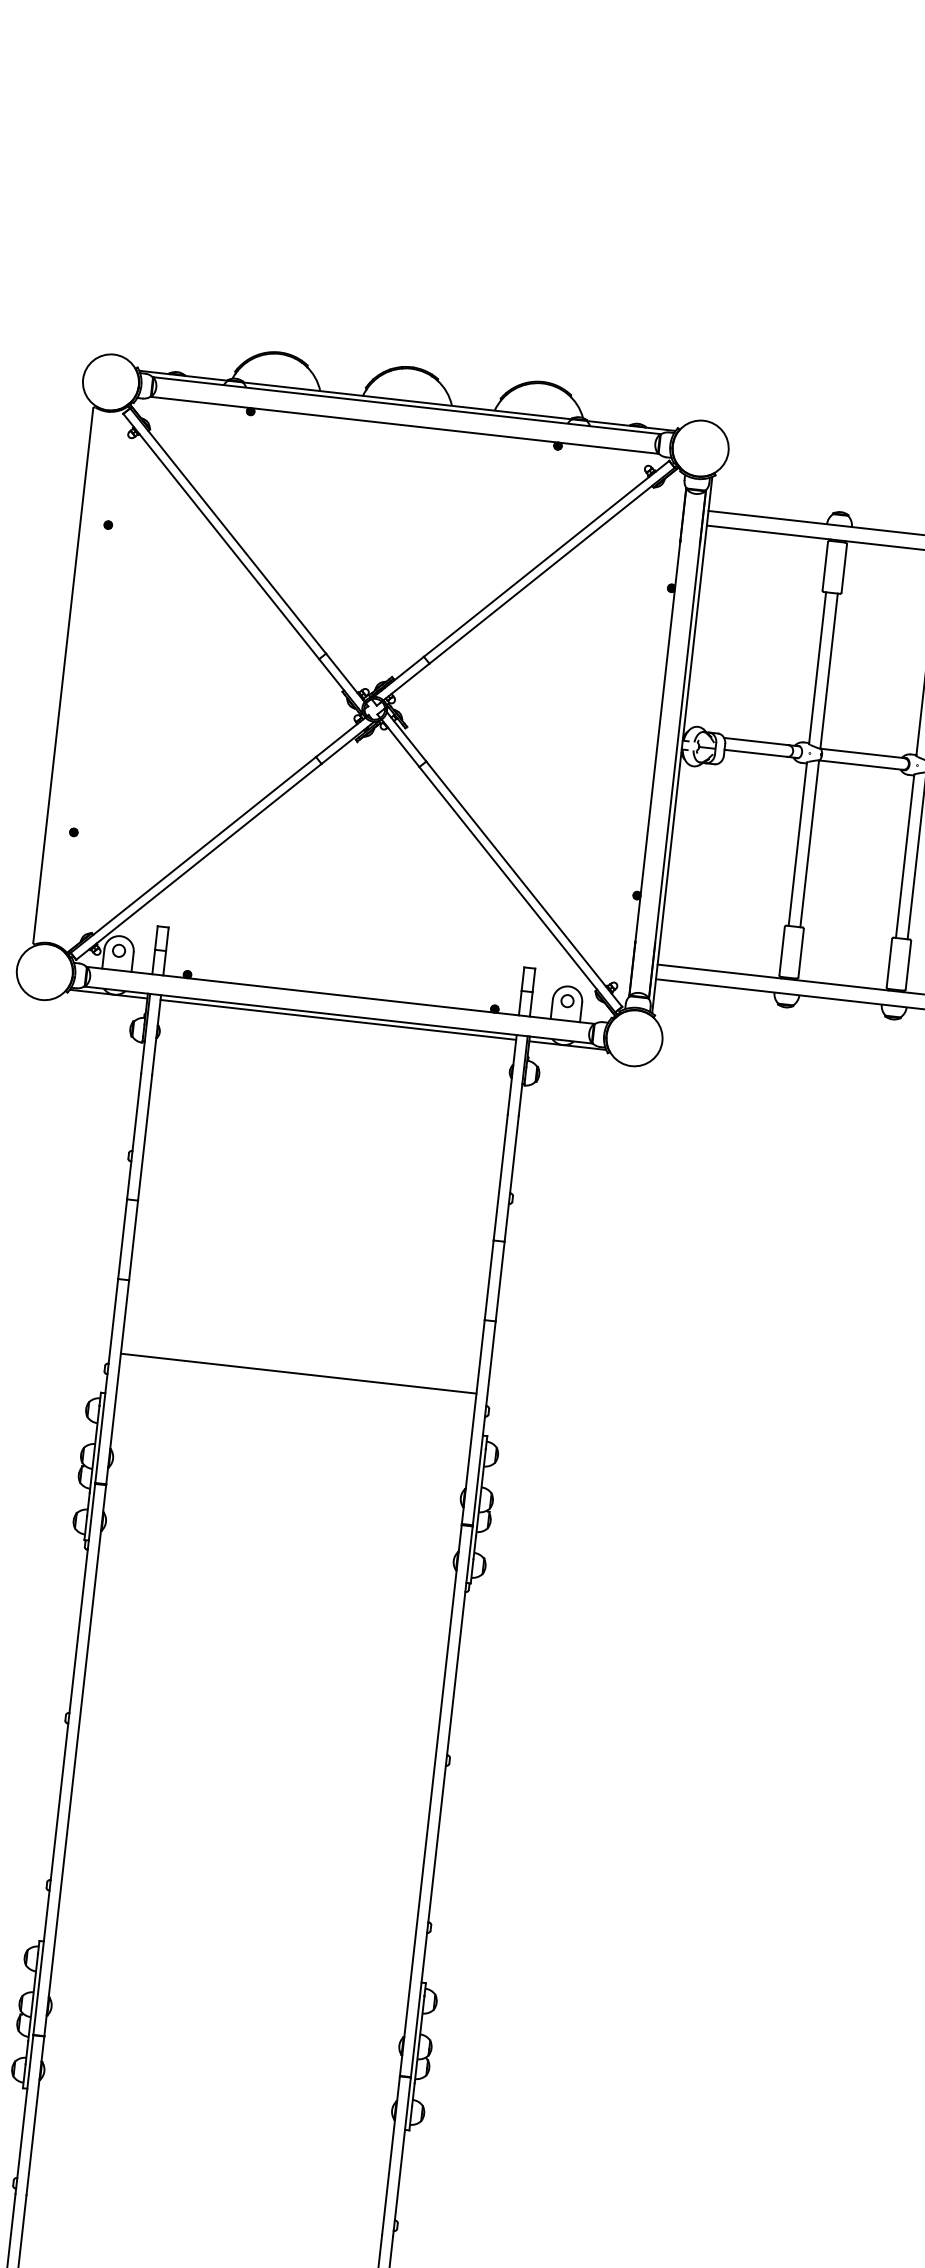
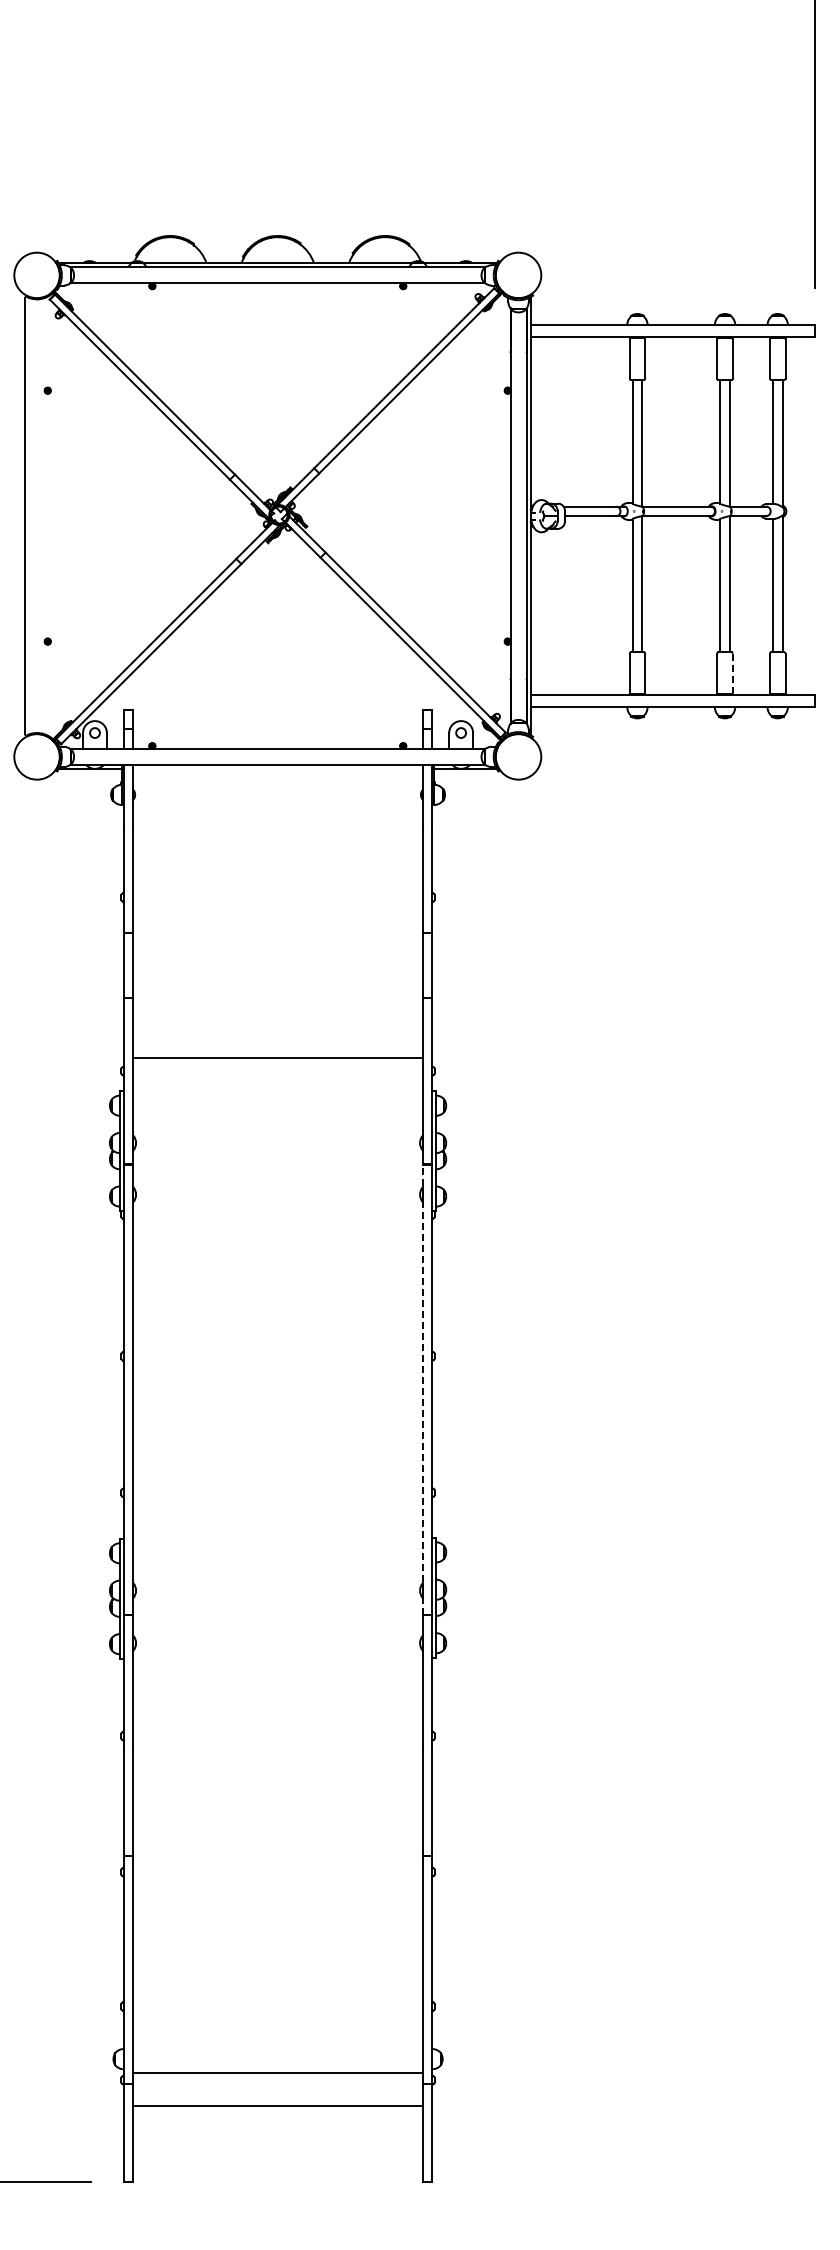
line: (908, 965) -> (732, 673), solid -> dashed
line: (337, 1019) -> (277, 768), removed
line: (431, 1799) -> (423, 1389), solid -> dashed

